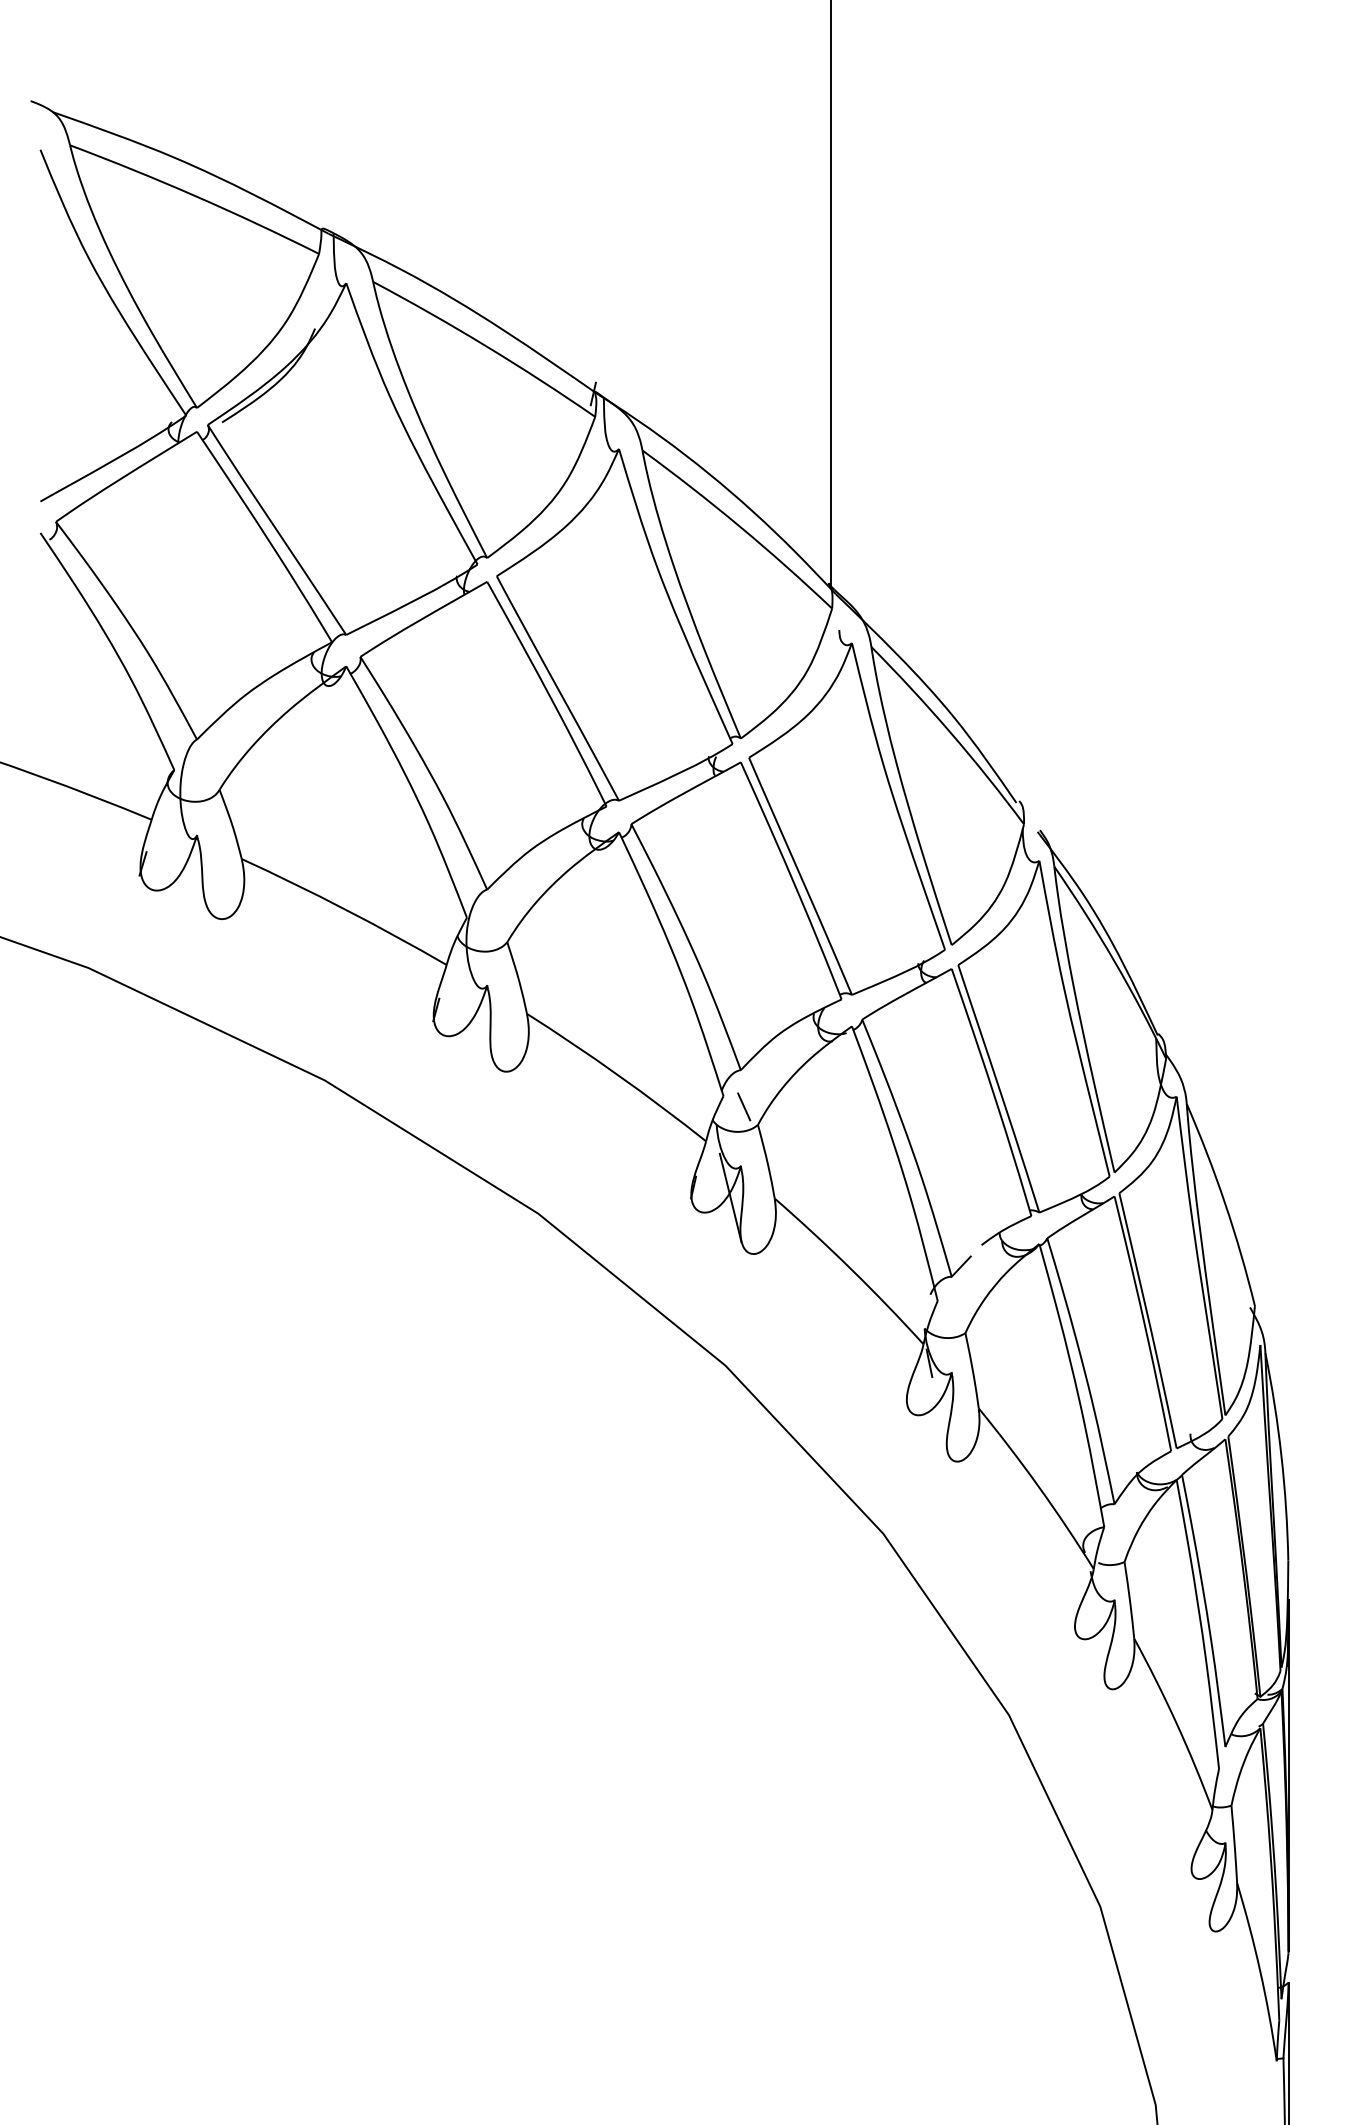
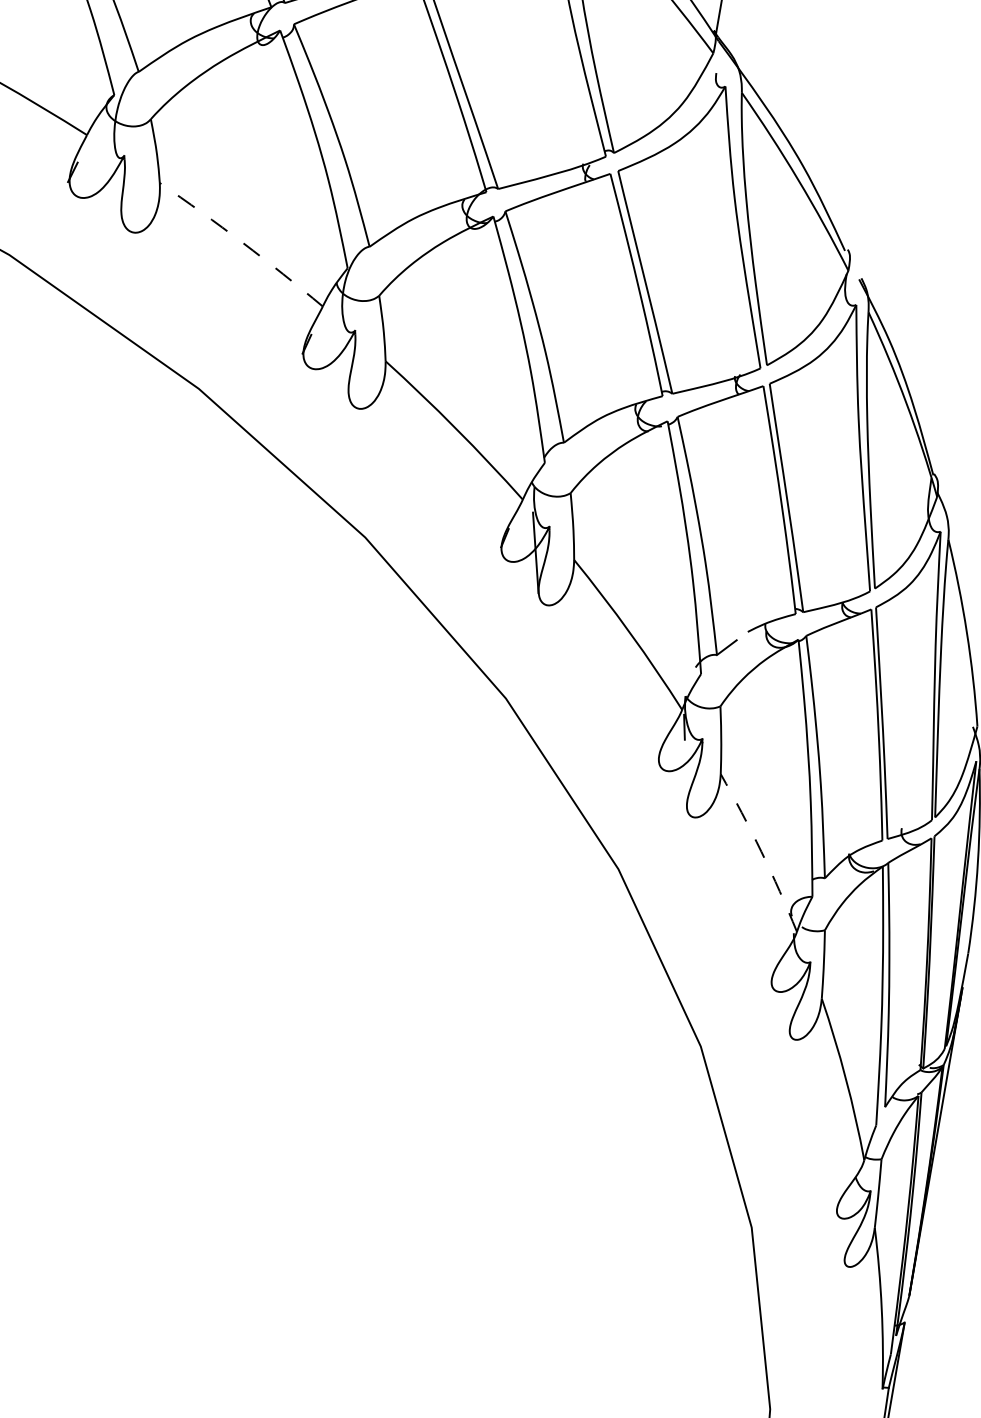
arc: (345, 909) -> (242, 242), solid -> dashed
line: (744, 1106) -> (561, 475), removed
arc: (1038, 1486) -> (761, 851), solid -> dashed

